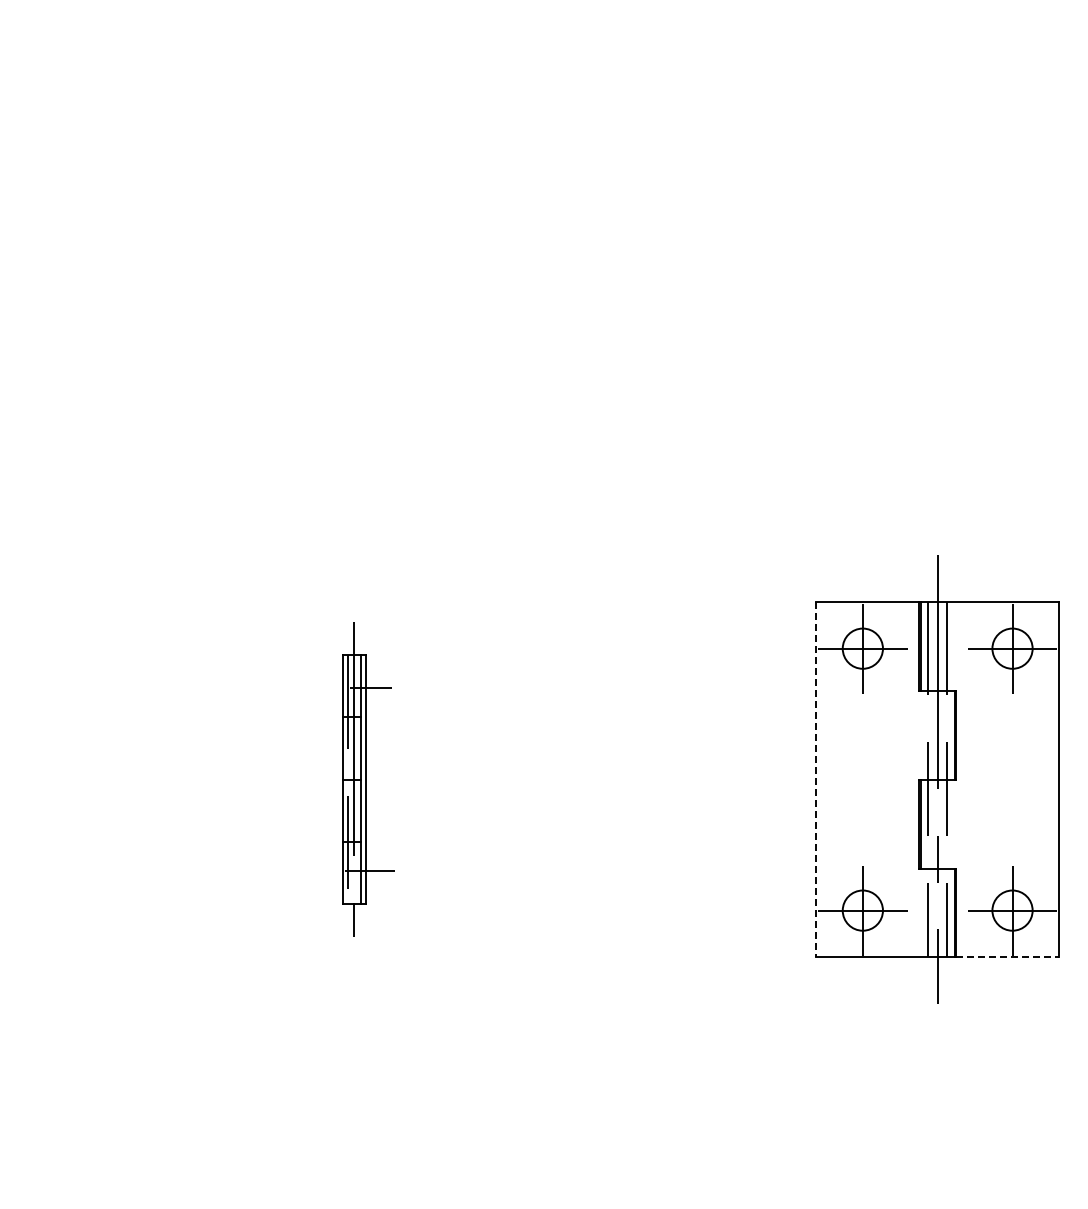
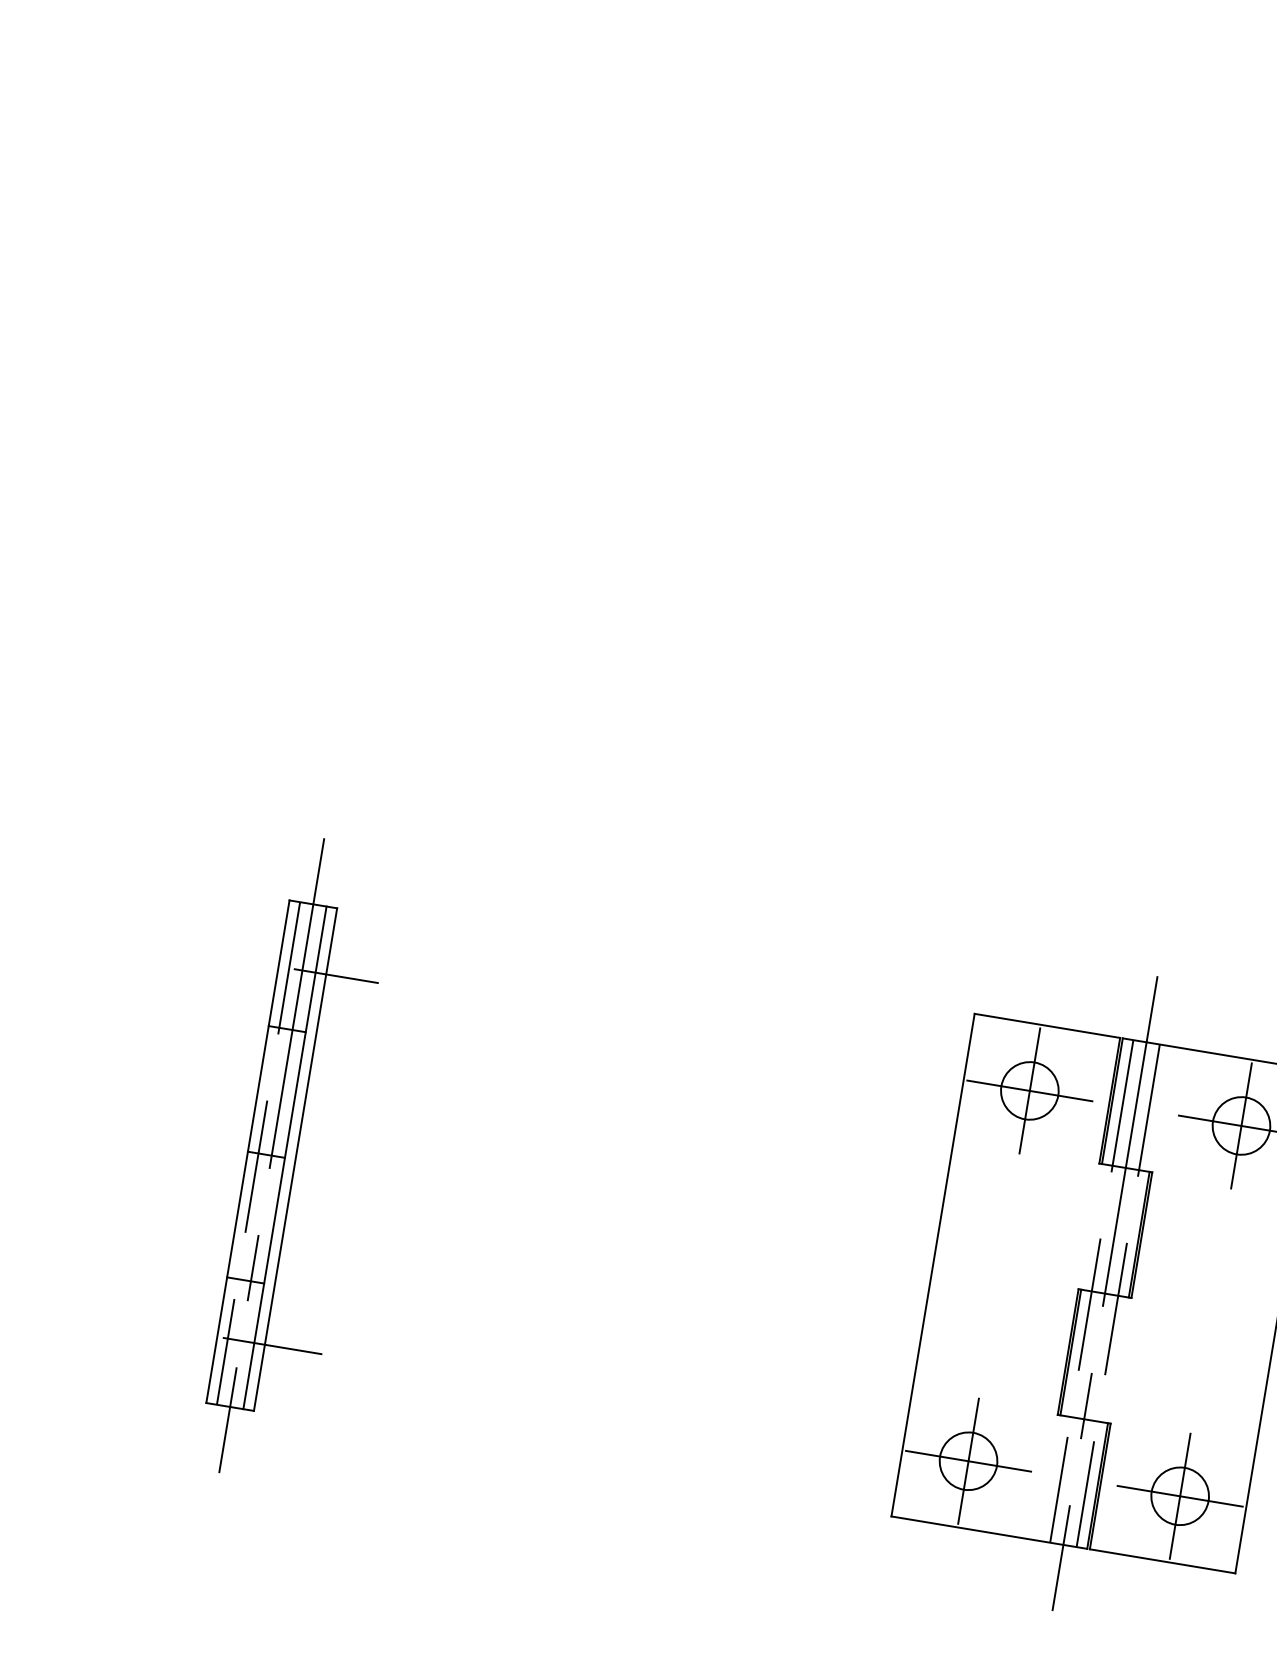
part: (368, 779) -> (300, 1160), size x1.43
line: (816, 779) -> (933, 1265), dashed -> solid
line: (1008, 957) -> (1163, 1561), dashed -> solid

